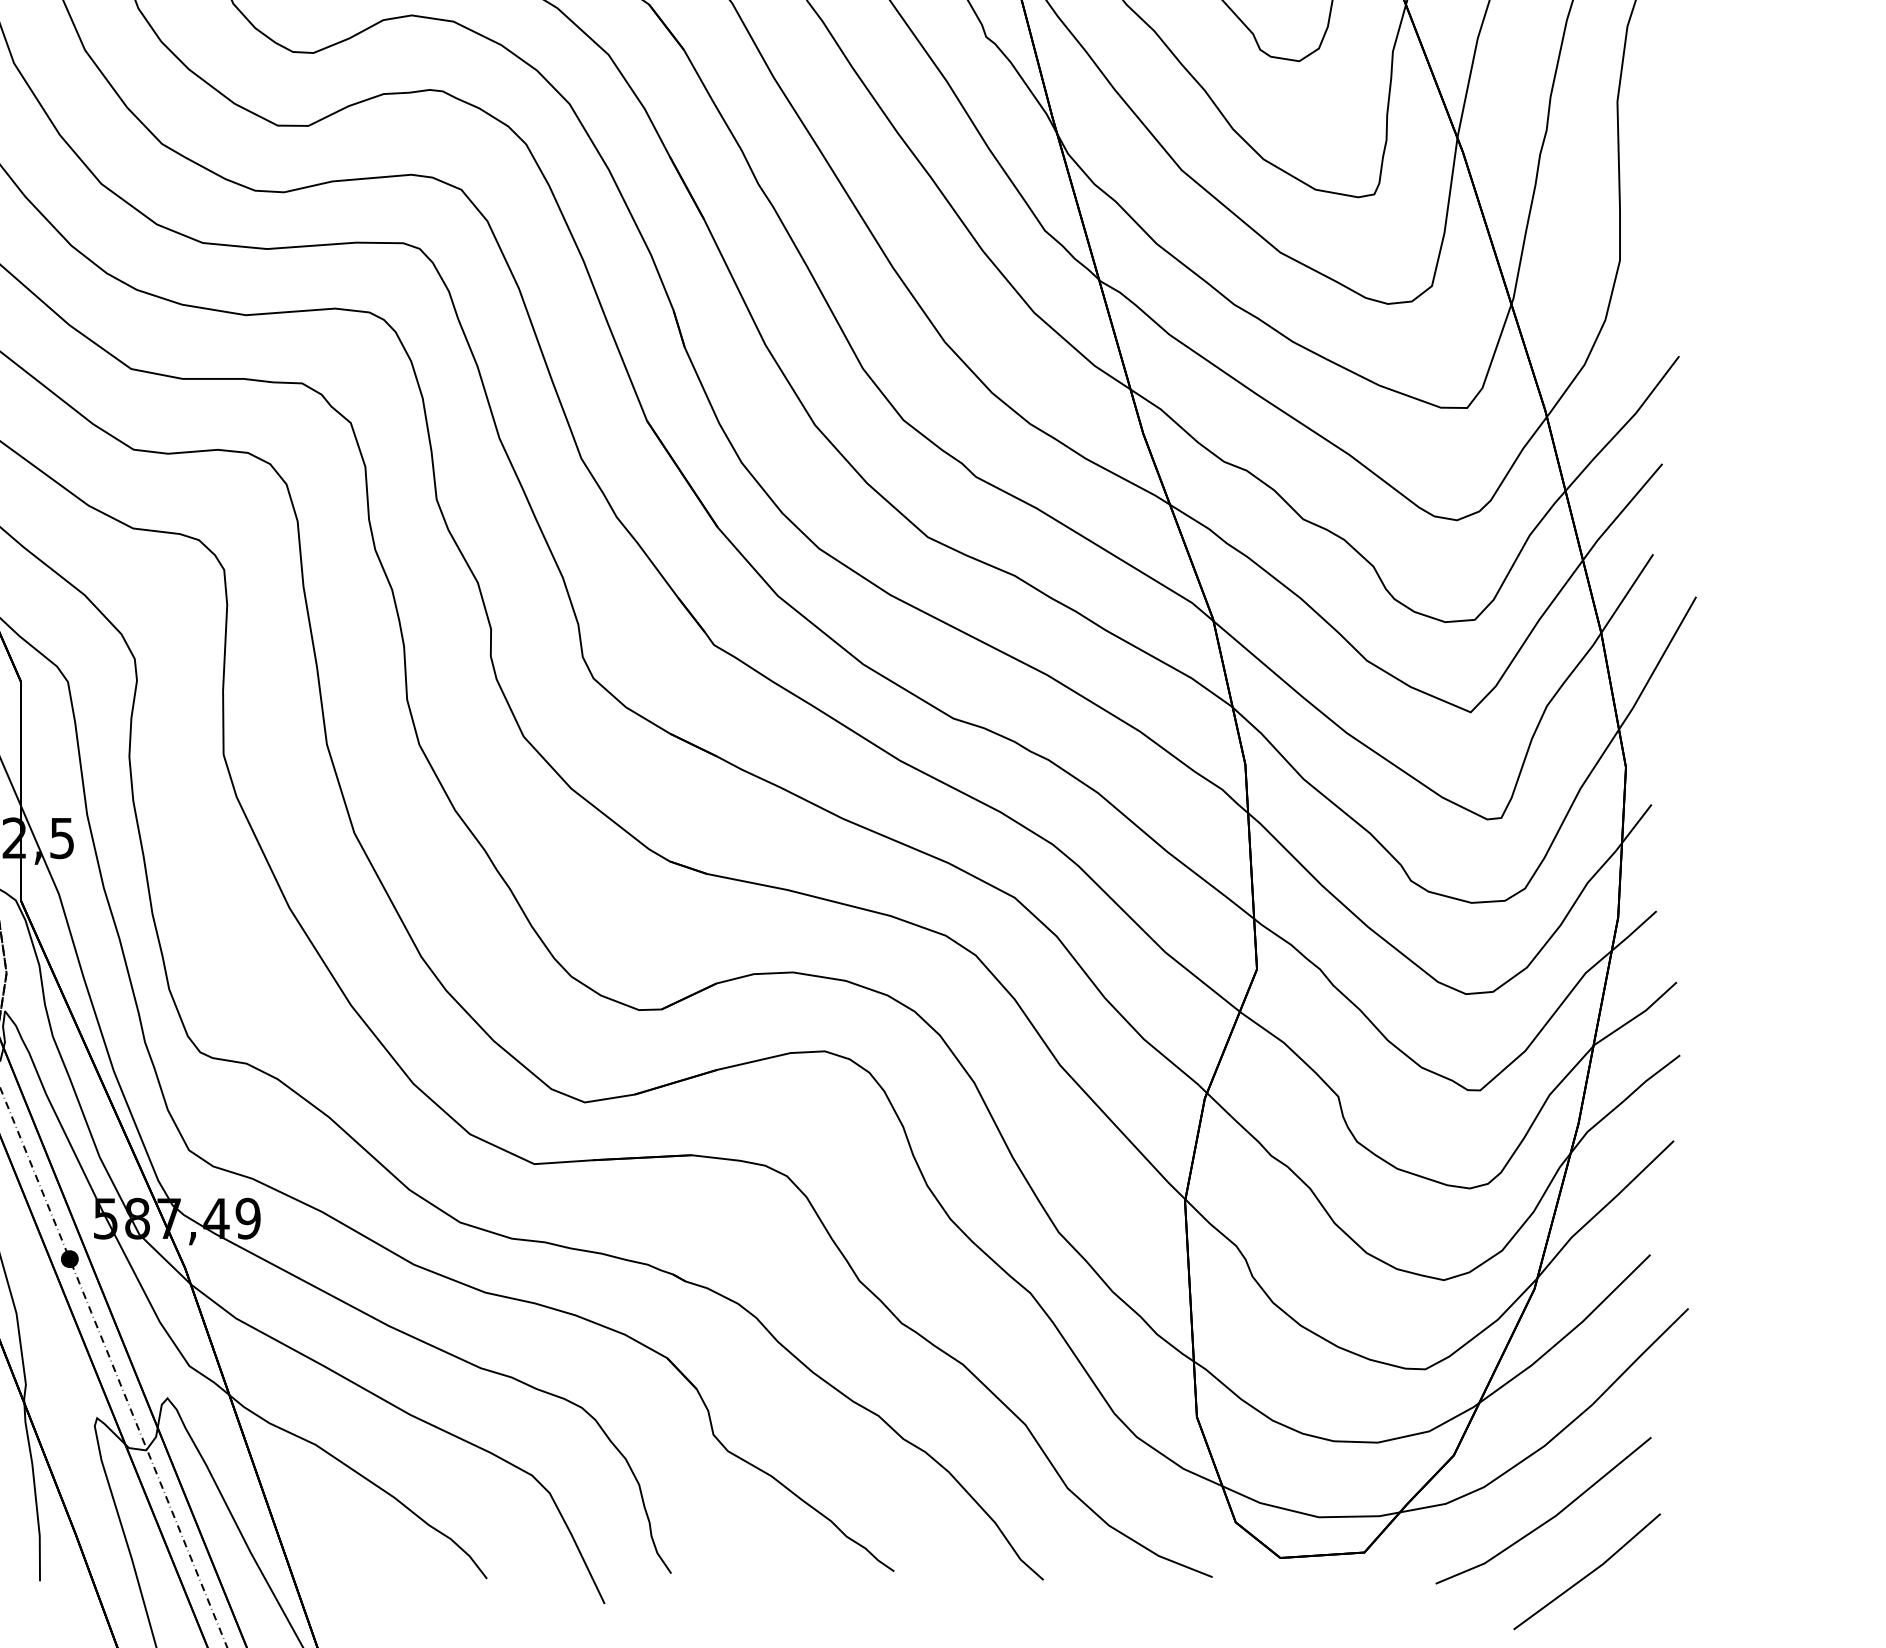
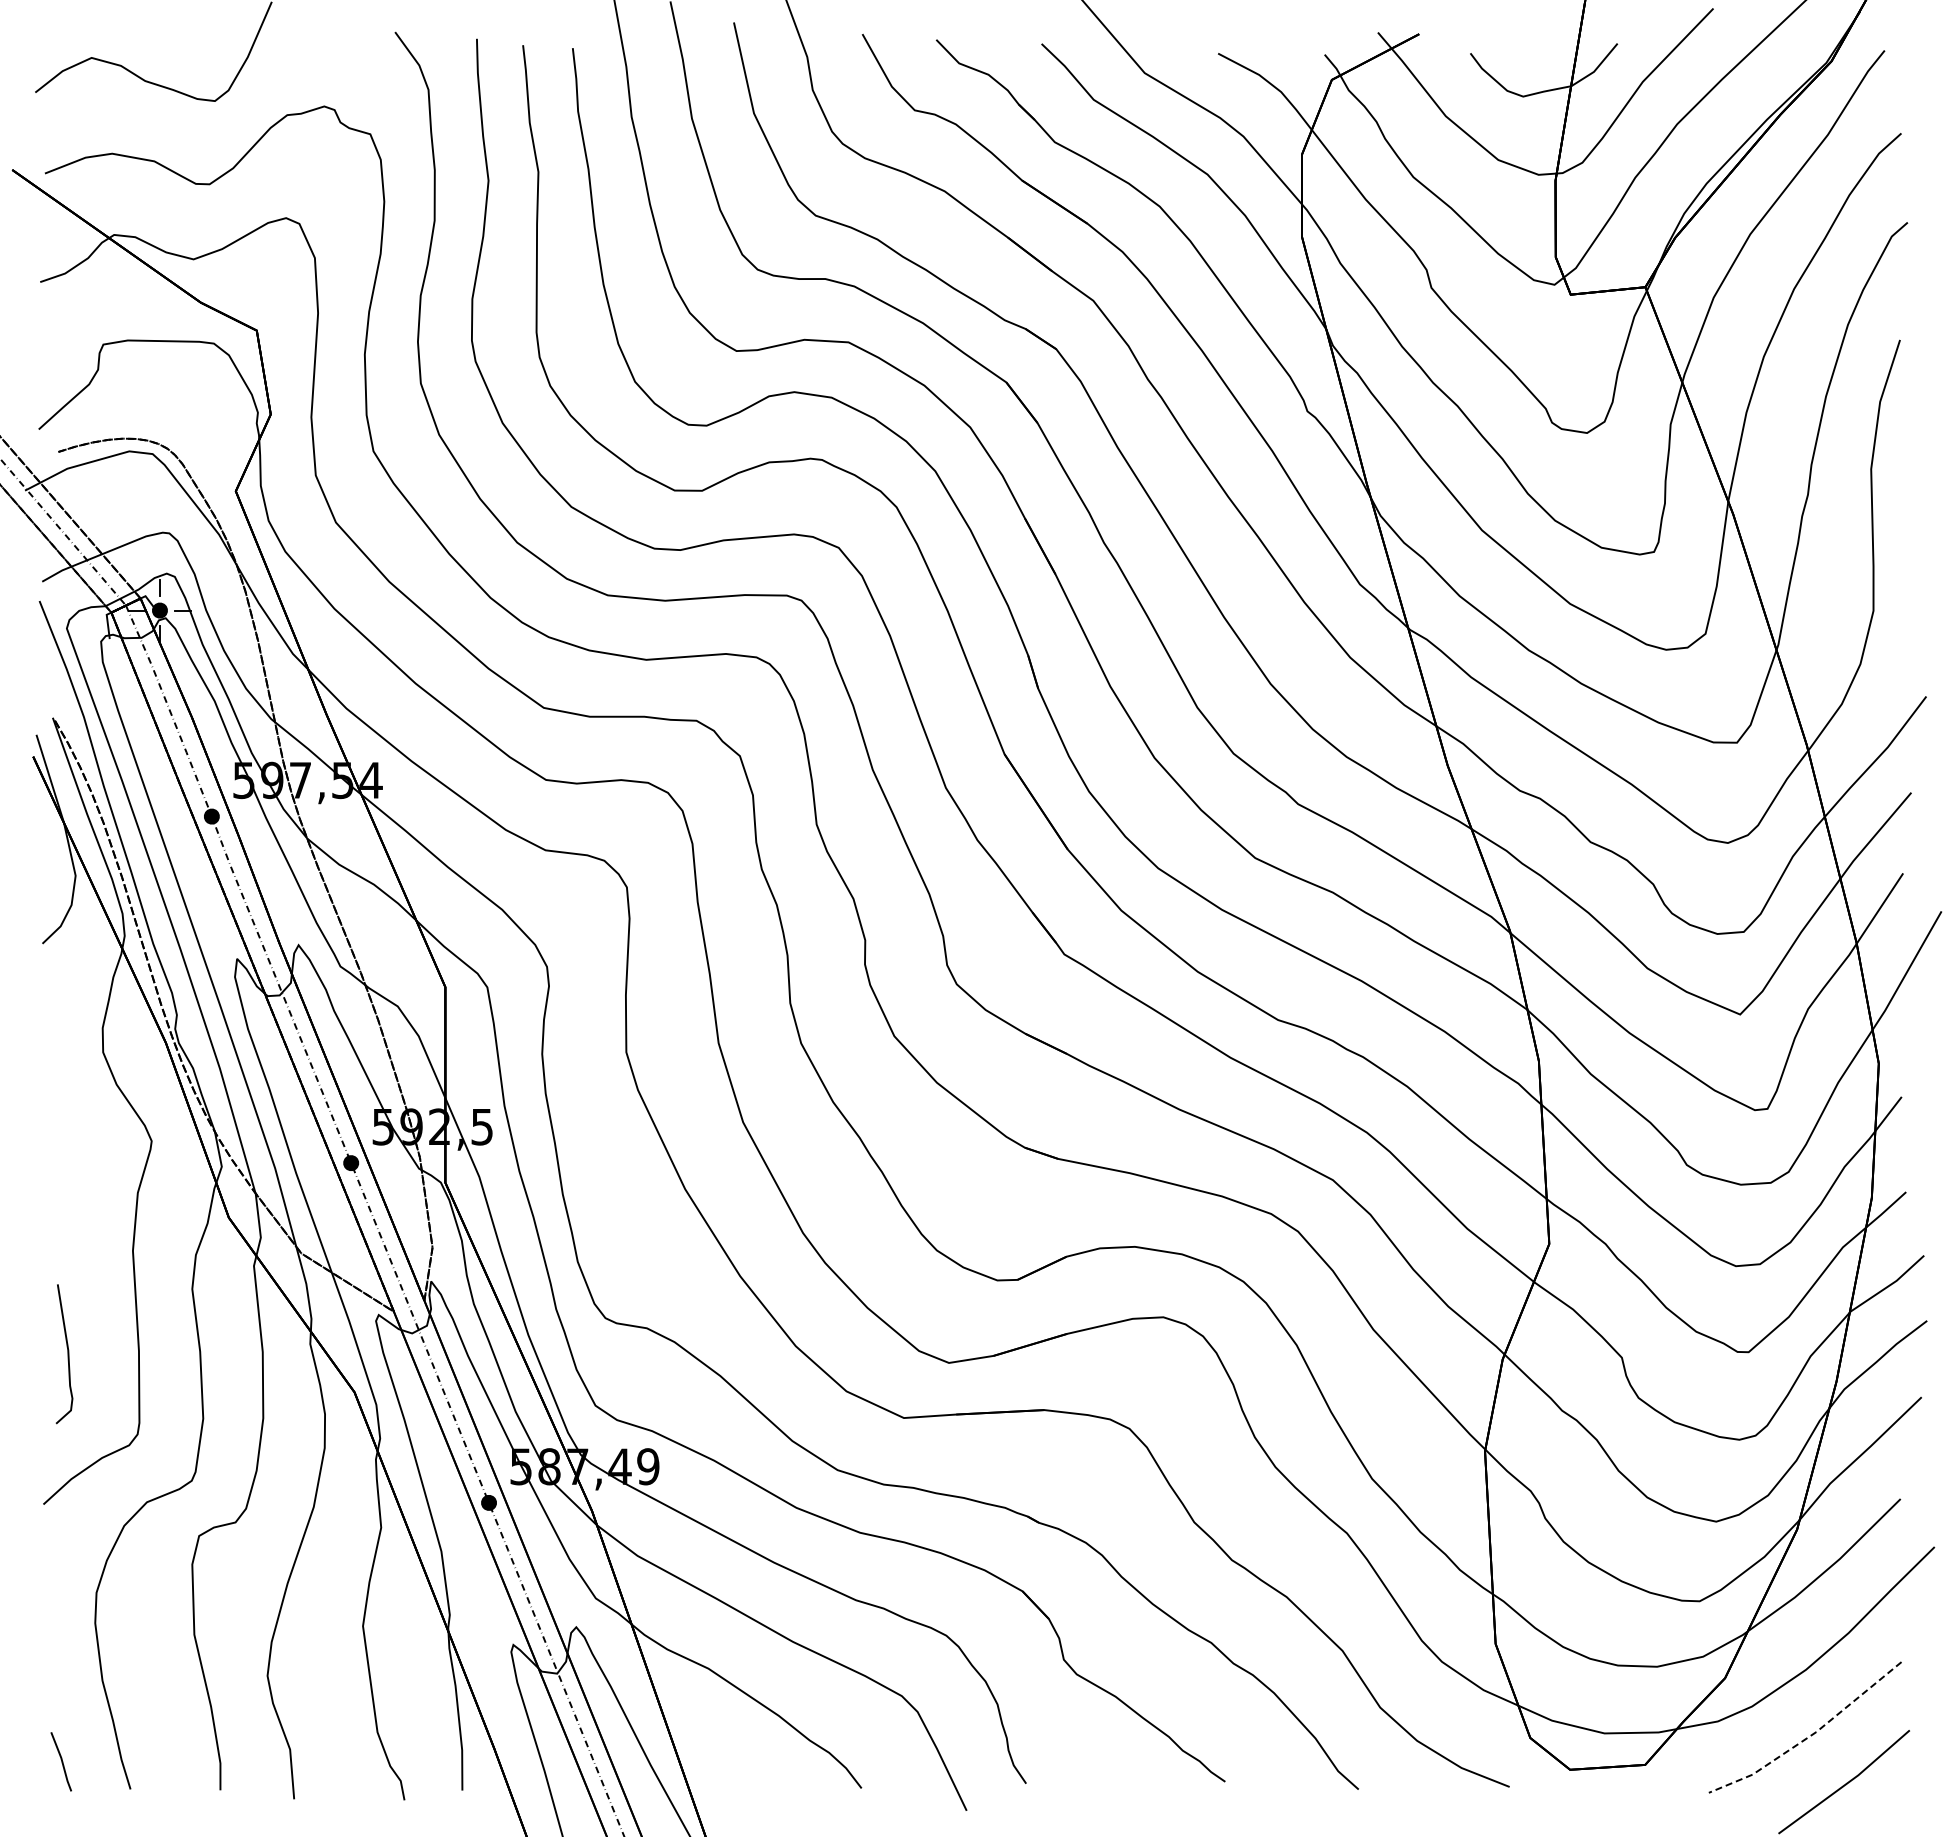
line: (1549, 1520) -> (1810, 1736), solid -> dashed

